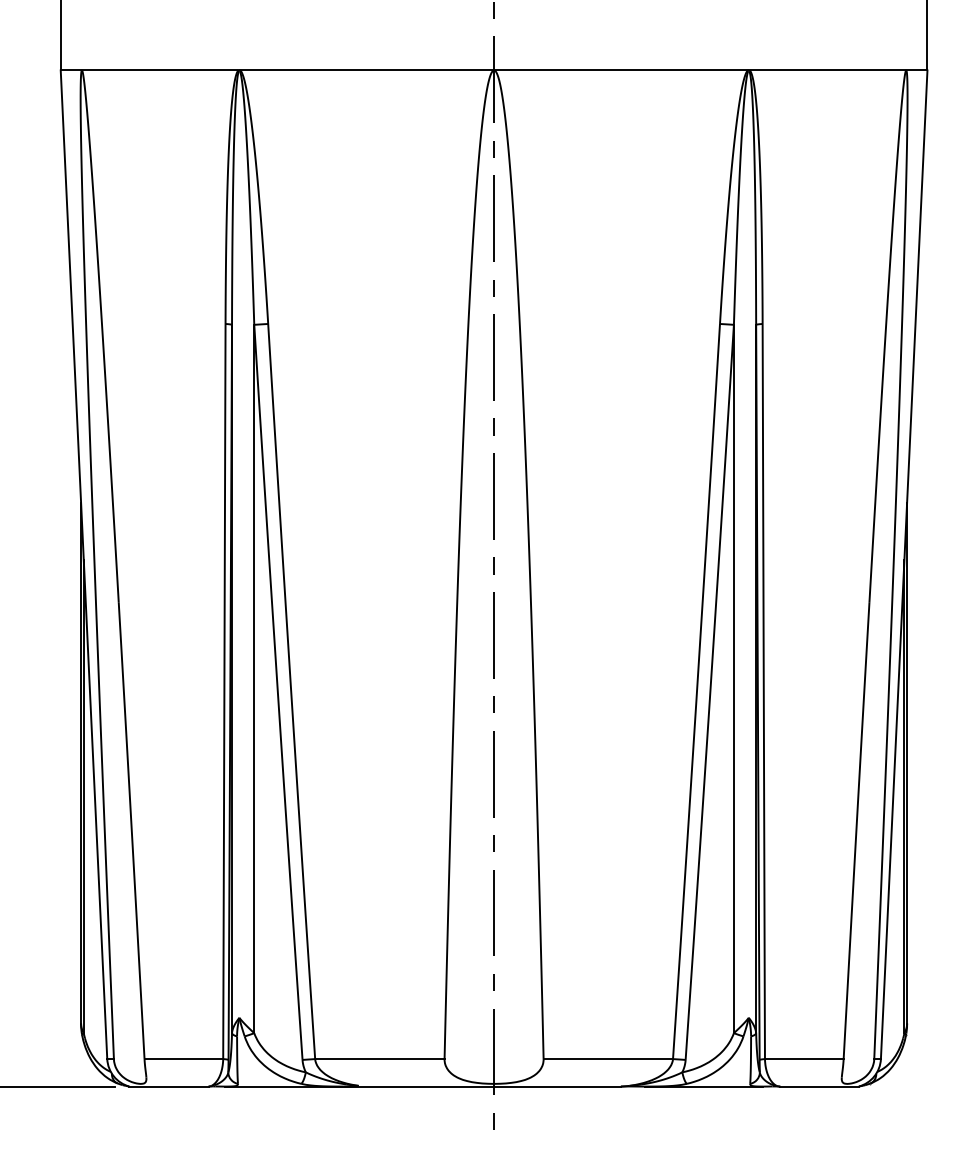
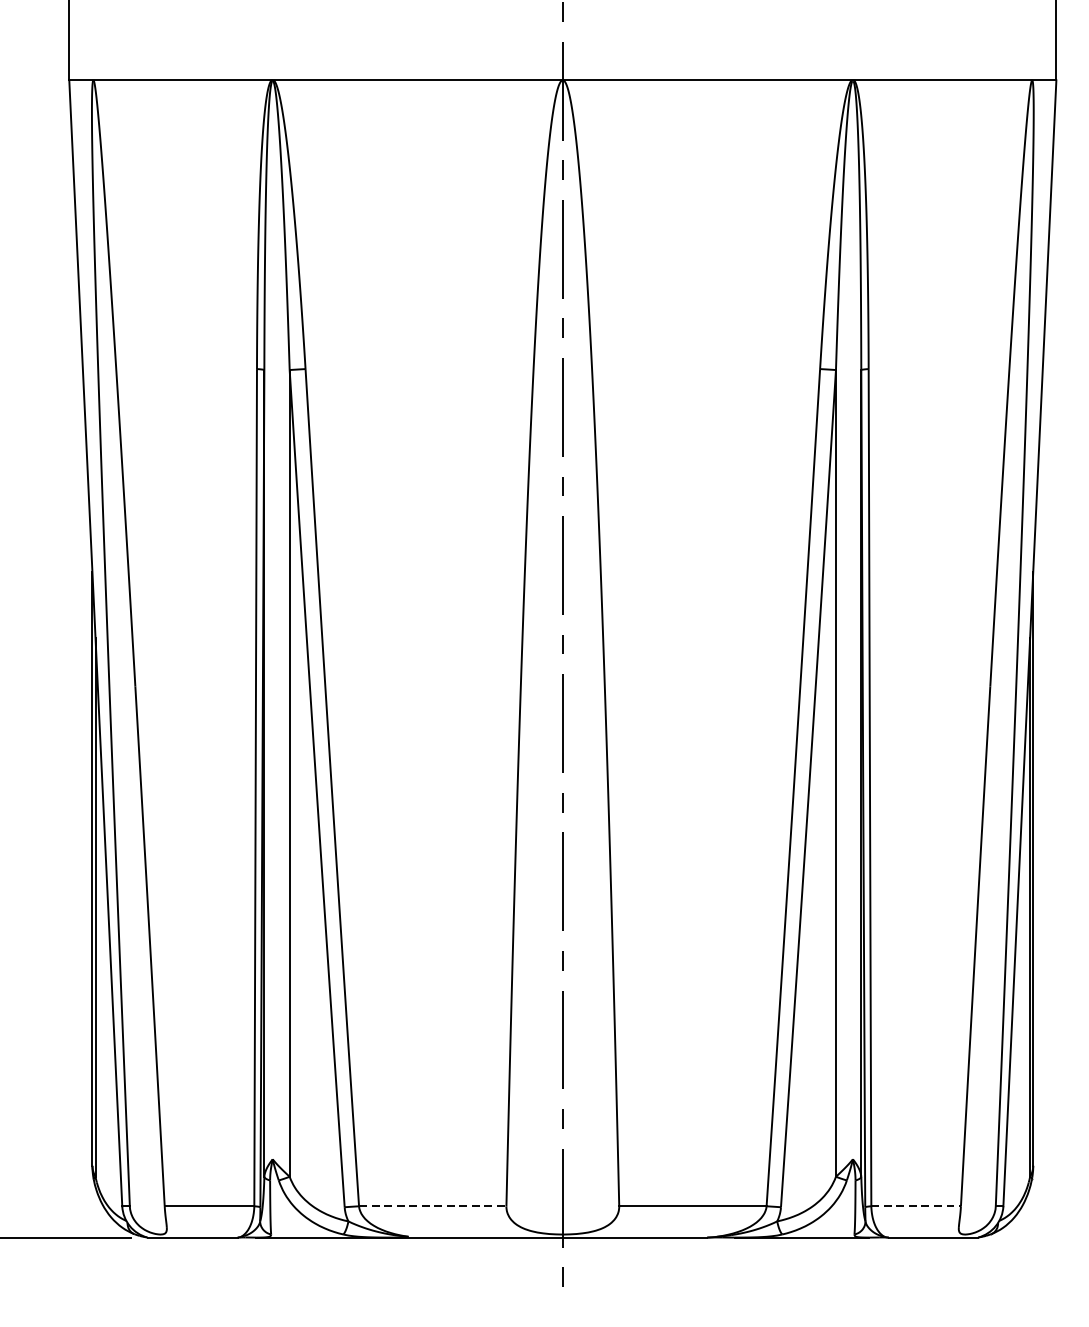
line: (379, 1059) -> (432, 1206), solid -> dashed
line: (804, 1059) -> (916, 1206), solid -> dashed

